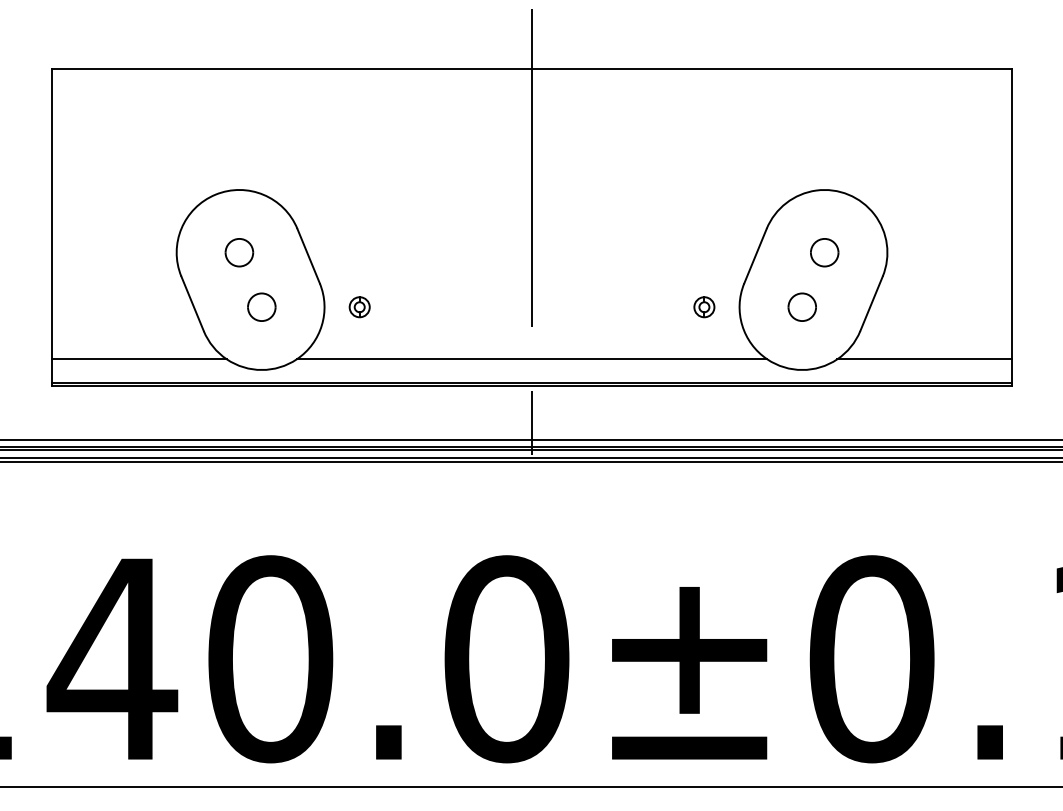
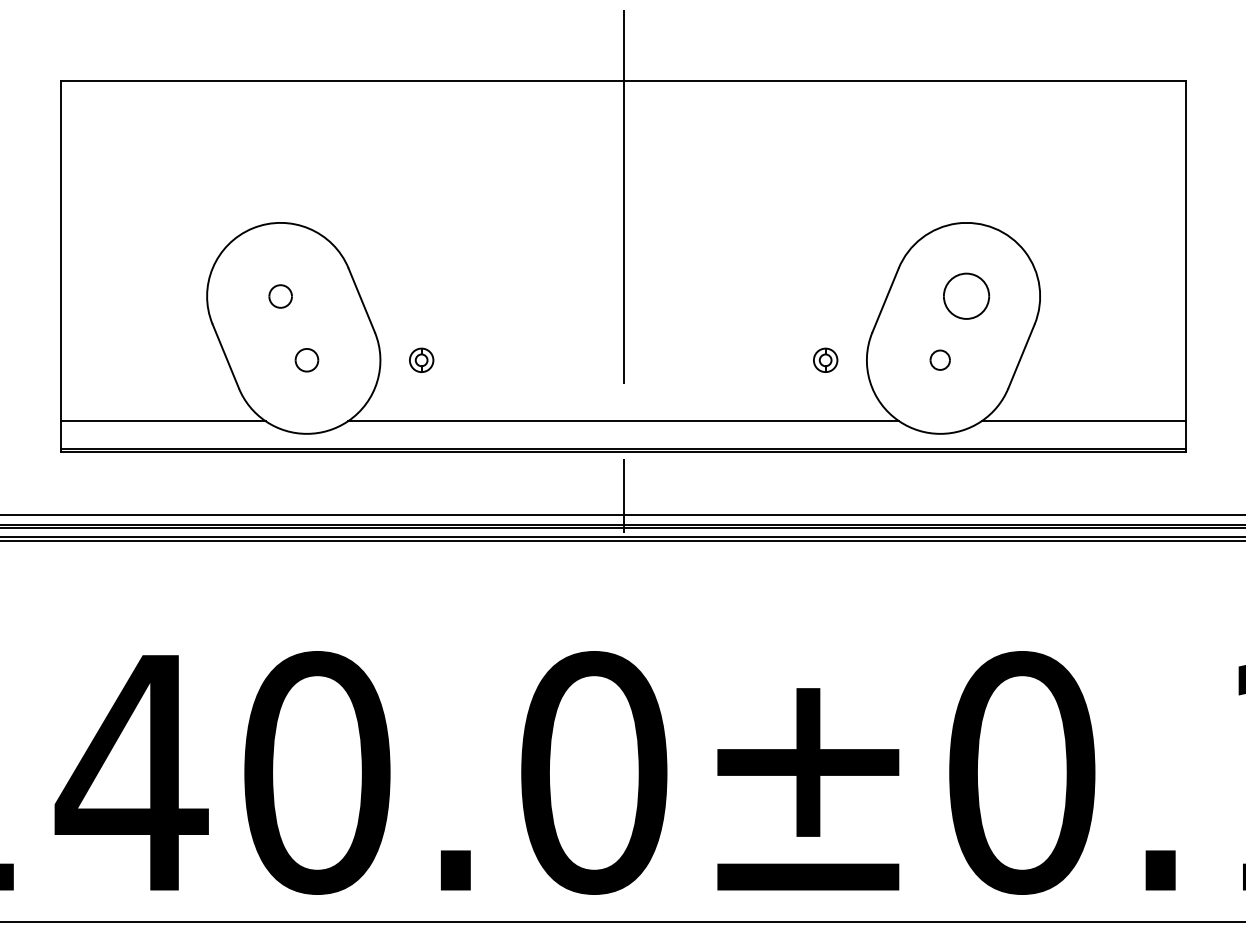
part: (239, 252) -> (280, 296), size x0.7
part: (824, 252) -> (966, 296), size x1.4
part: (261, 306) -> (306, 359), size x0.7
part: (801, 306) -> (939, 359), size x0.6

